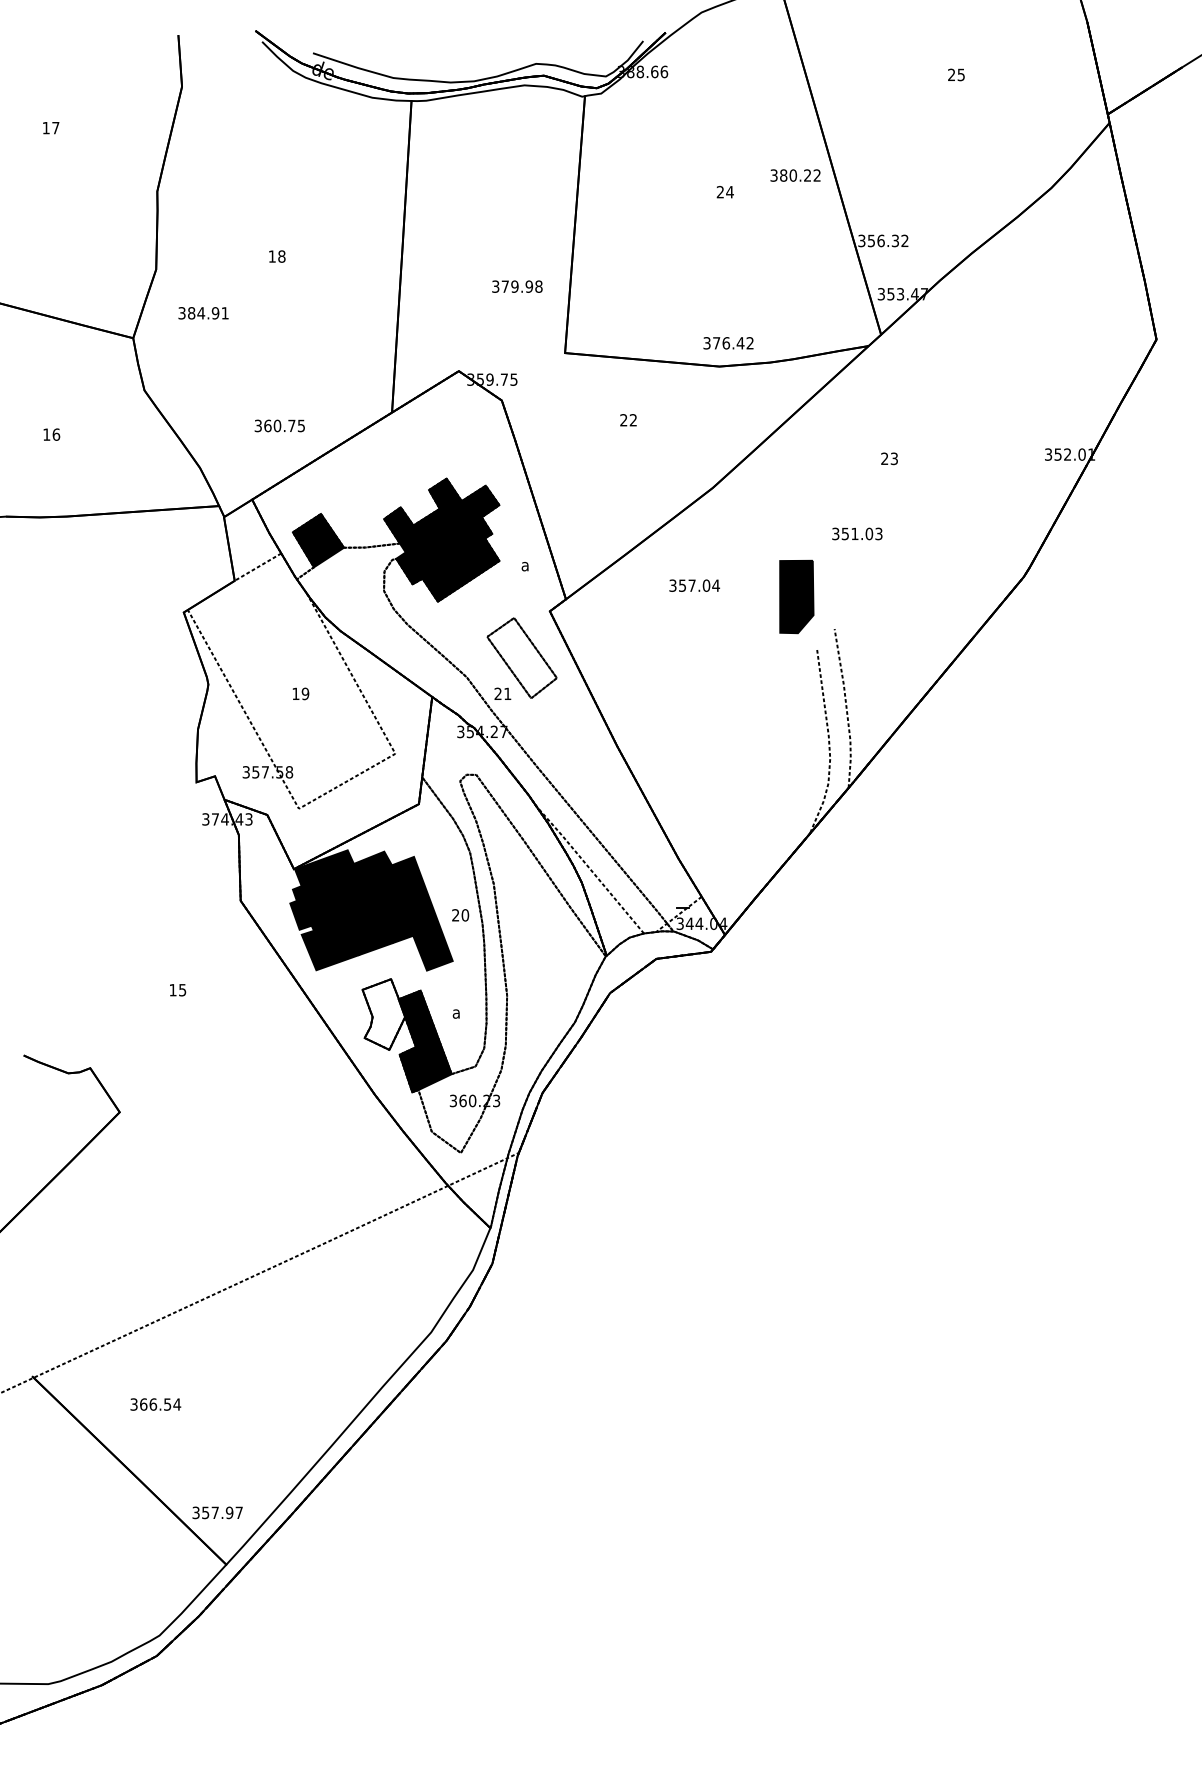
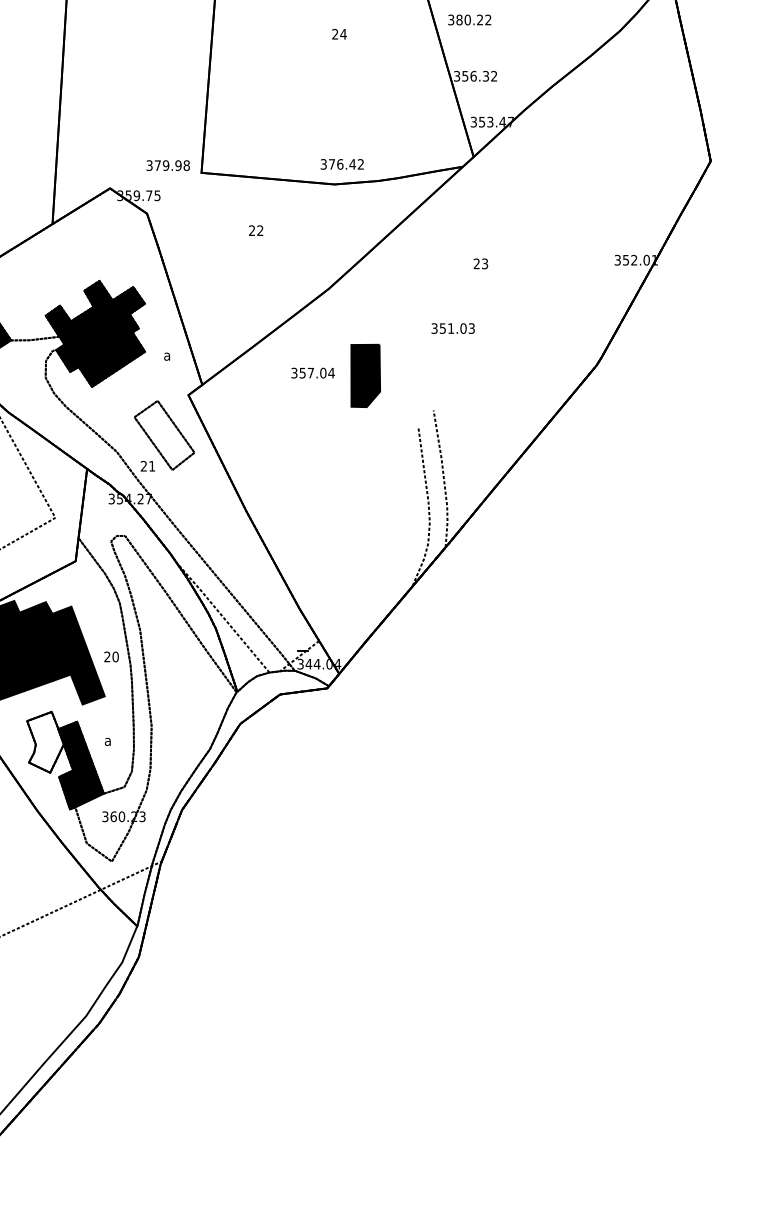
text: (795, 175) -> (469, 19), moved
text: (517, 286) -> (168, 165), moved
part: (796, 596) -> (365, 375), moved

